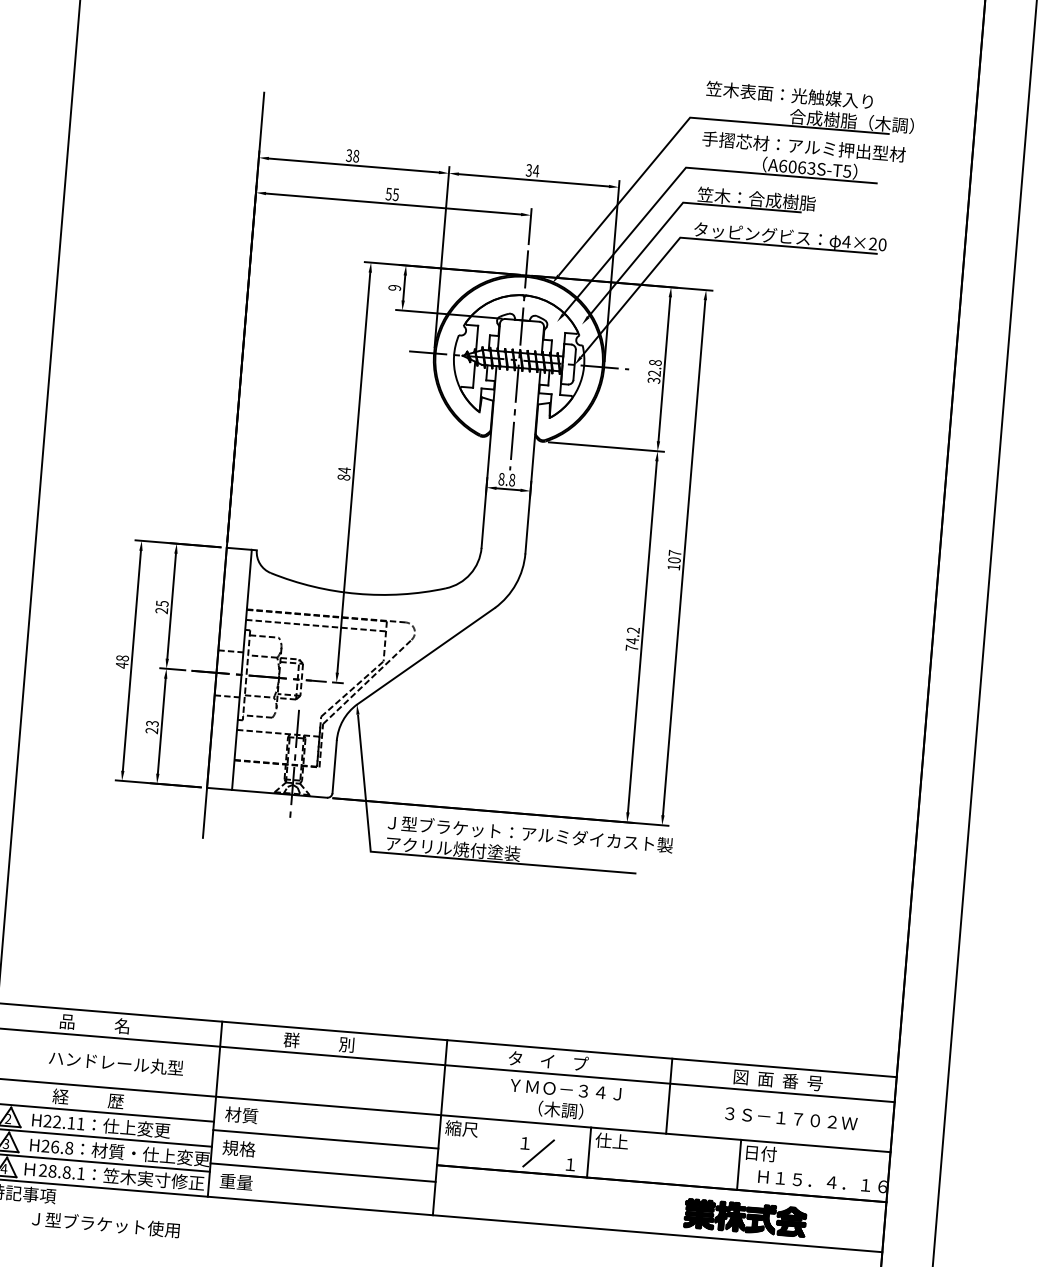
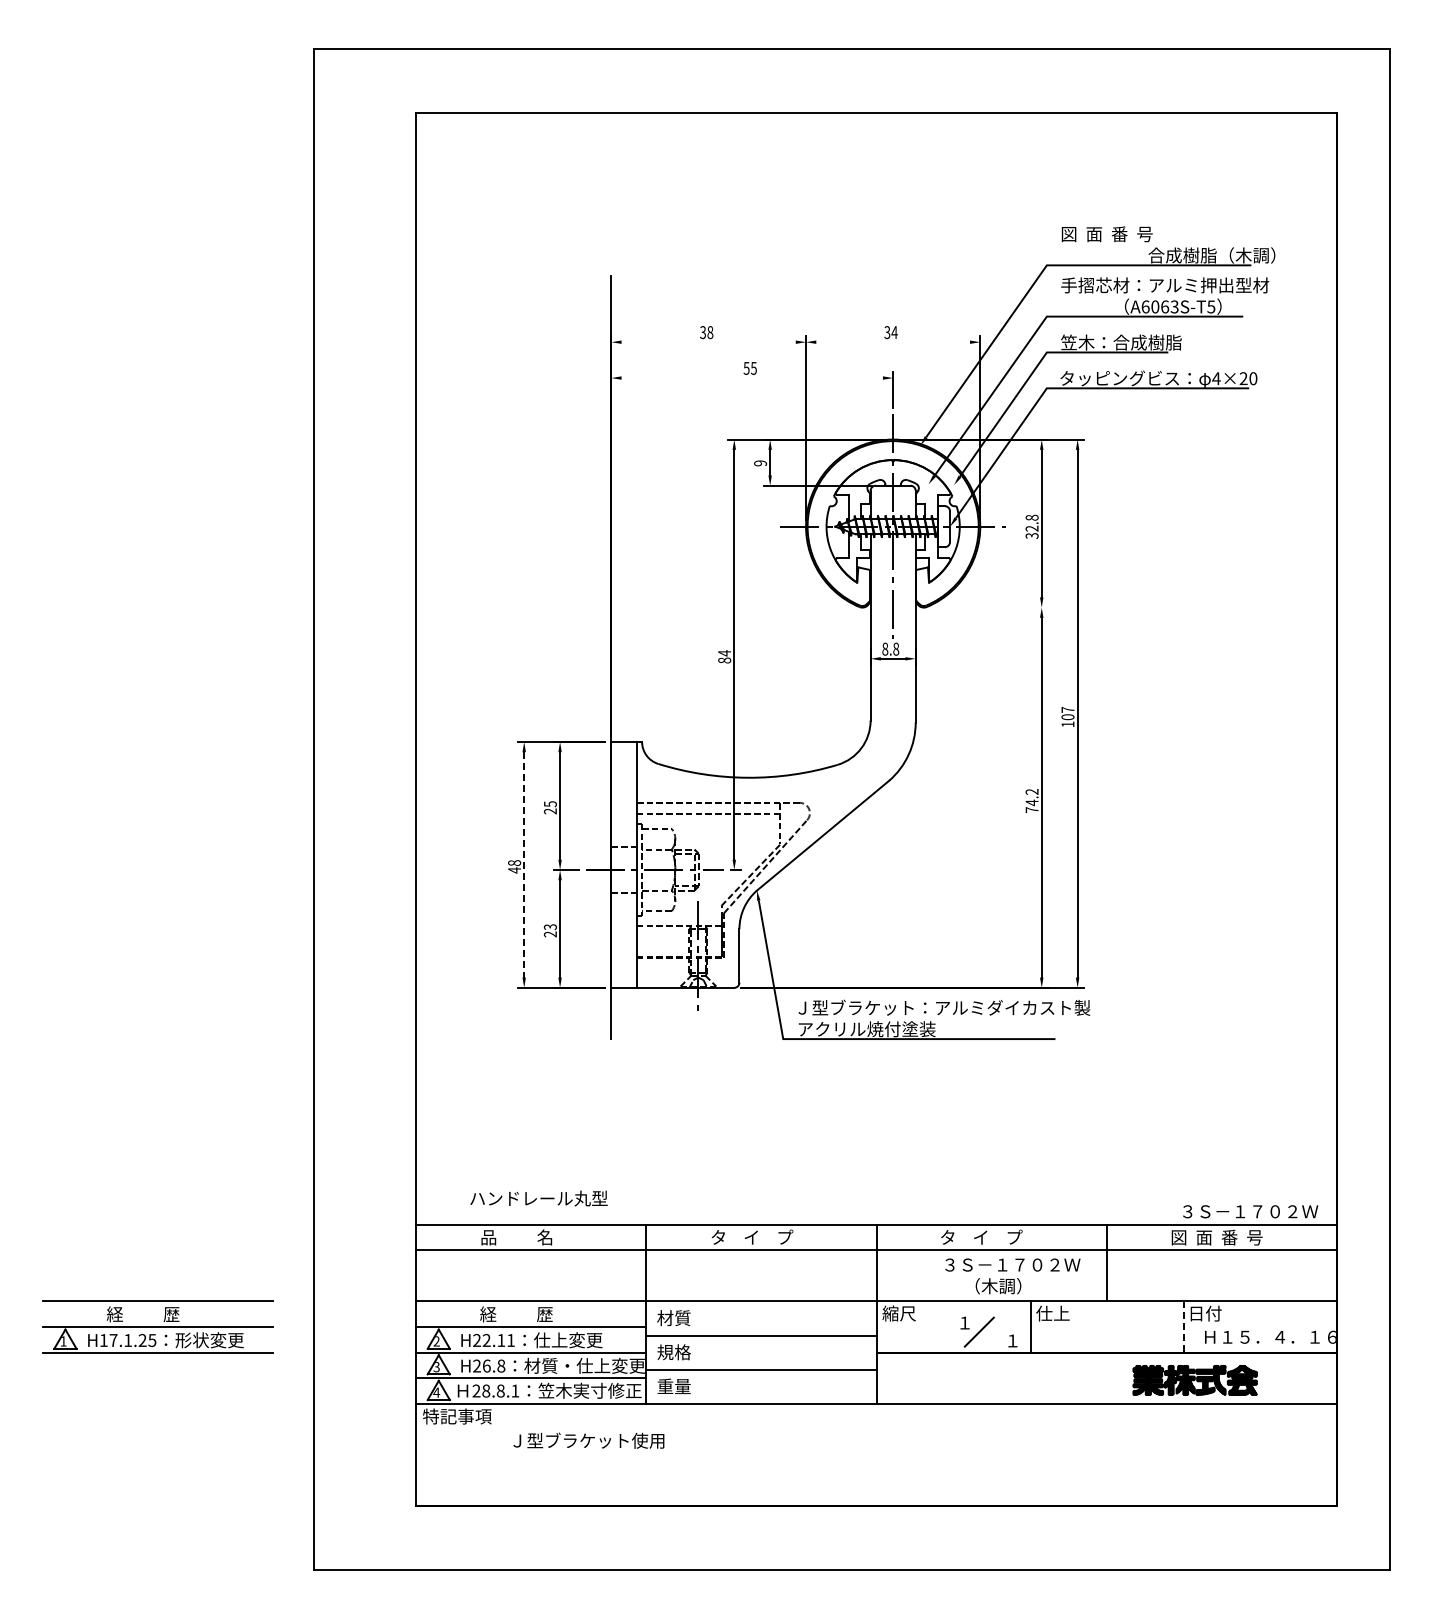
text: (789, 95) -> (1146, 234), 笠木表面：光触媒入り -> 図  面  番  号
line: (353, 165) -> (708, 342), removed
line: (534, 180) -> (893, 342), removed
line: (392, 204) -> (751, 378), removed
line: (606, 446) -> (989, 607), removed
line: (132, 660) -> (524, 864), solid -> dashed
text: (323, 1042) -> (751, 1237), 群          別 -> タ    イ    プ
text: (115, 1063) -> (538, 1198), moved
text: (576, 1090) -> (1012, 1264), ＹＭＯ－３４Ｊ -> ３Ｓ－１７０２Ｗ
text: (791, 1118) -> (1250, 1211), moved
line: (739, 1165) -> (1184, 1327), solid -> dashed
text: (105, 1224) -> (588, 1440), moved

